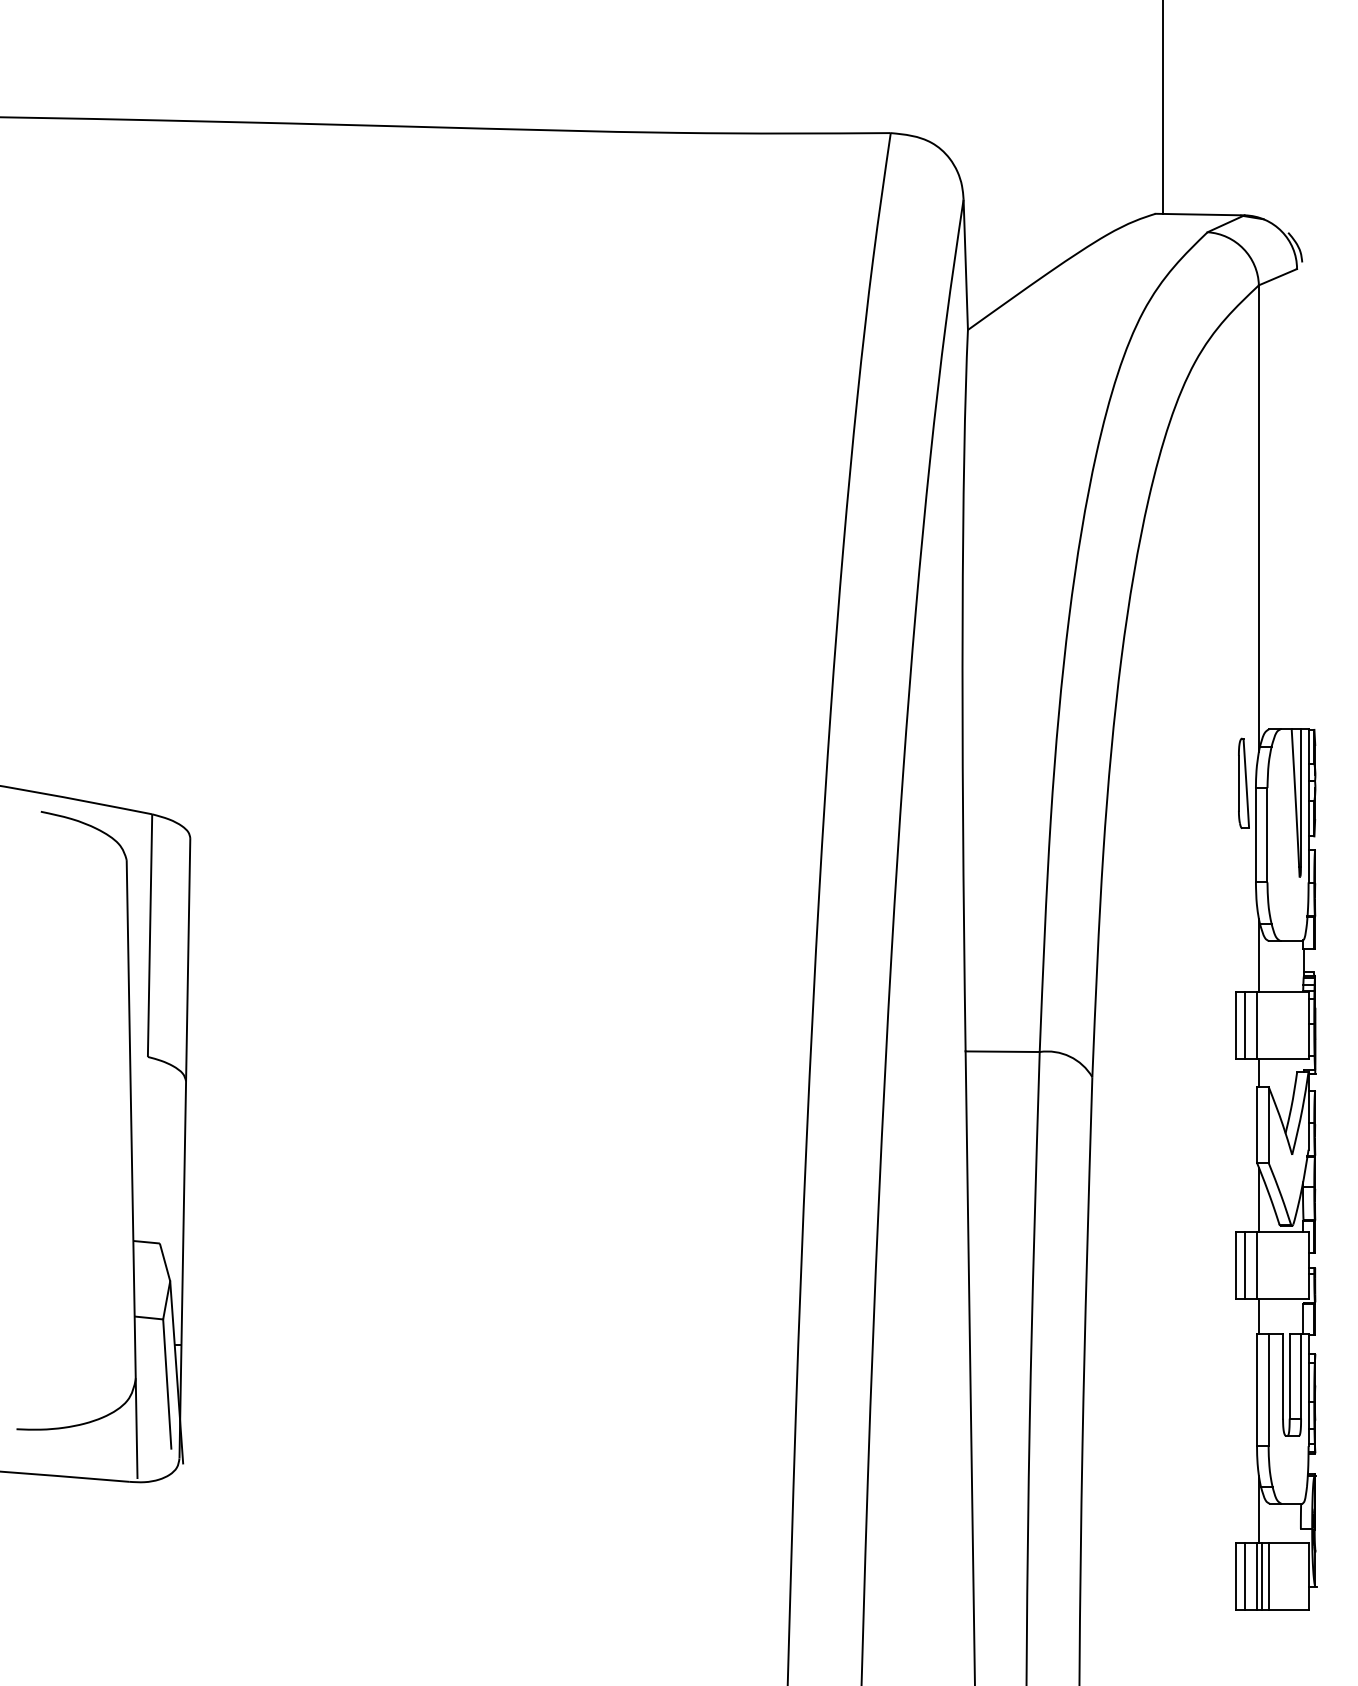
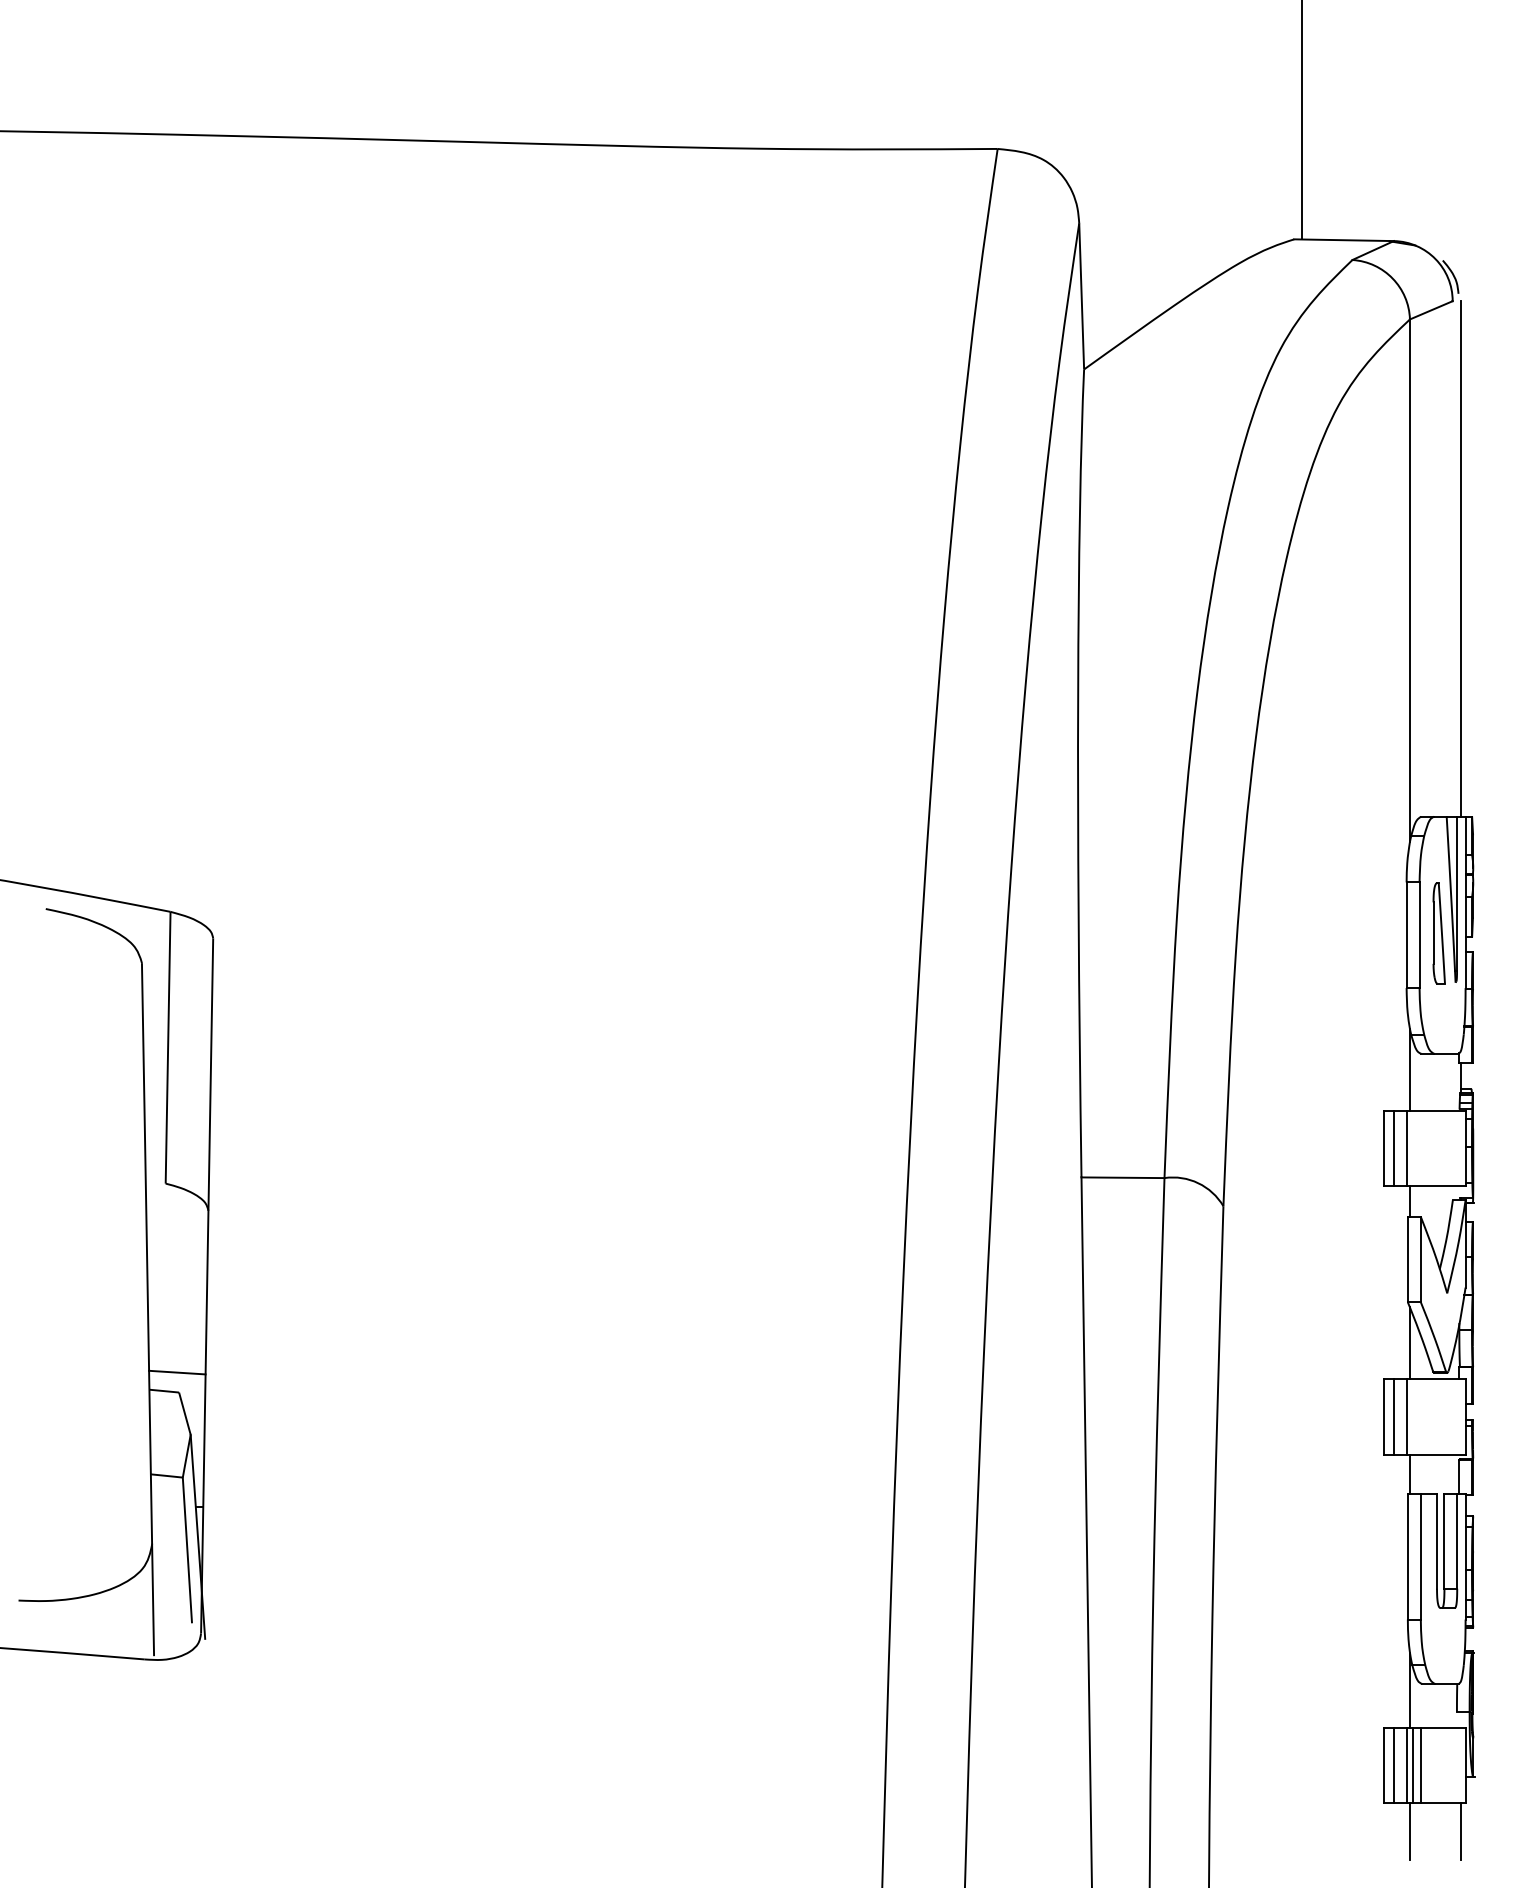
line: (1304, 498) -> (1460, 558), added
part: (1243, 783) -> (1438, 933), moved
line: (158, 1225) -> (177, 1372), added
line: (1258, 1635) -> (1409, 1831), added
line: (1304, 1635) -> (1460, 1831), added

